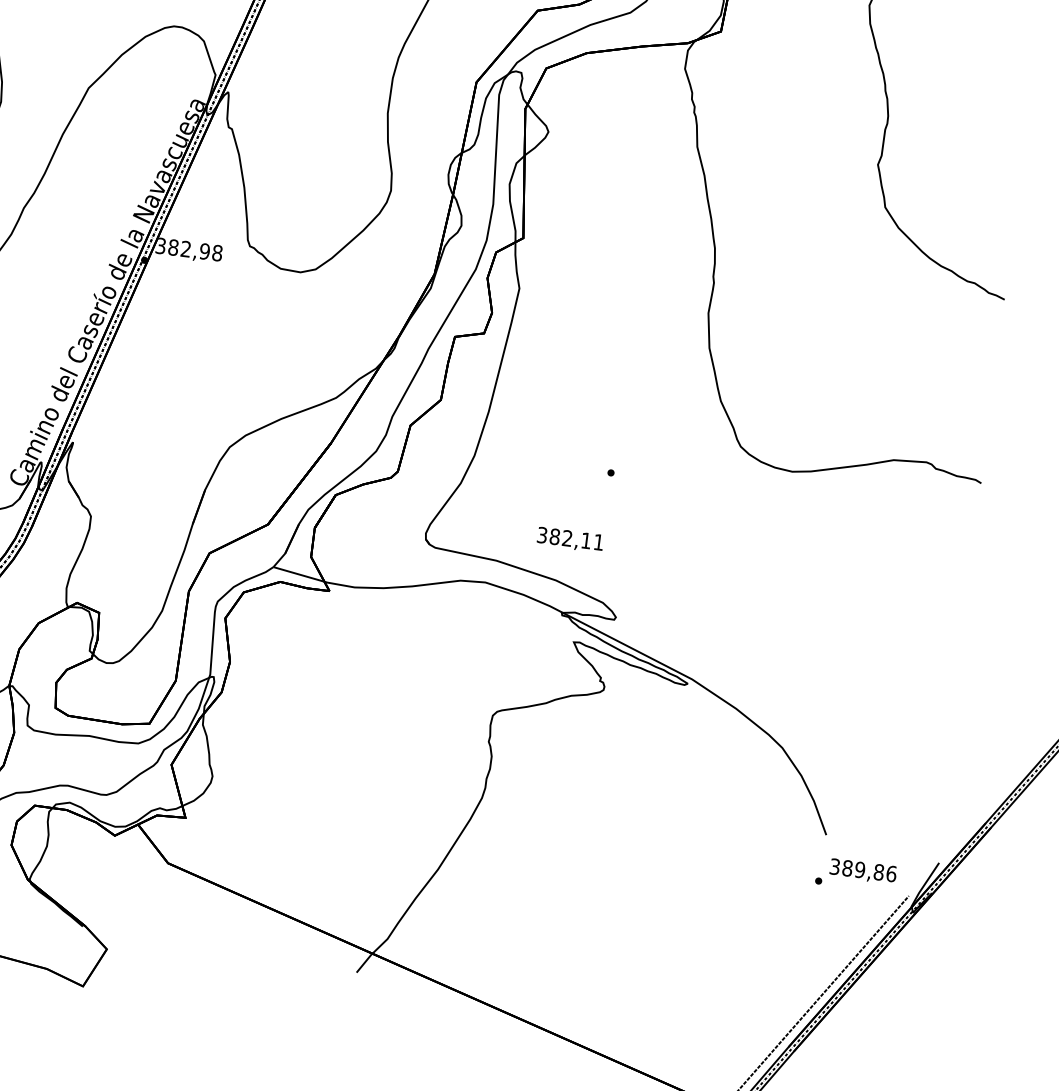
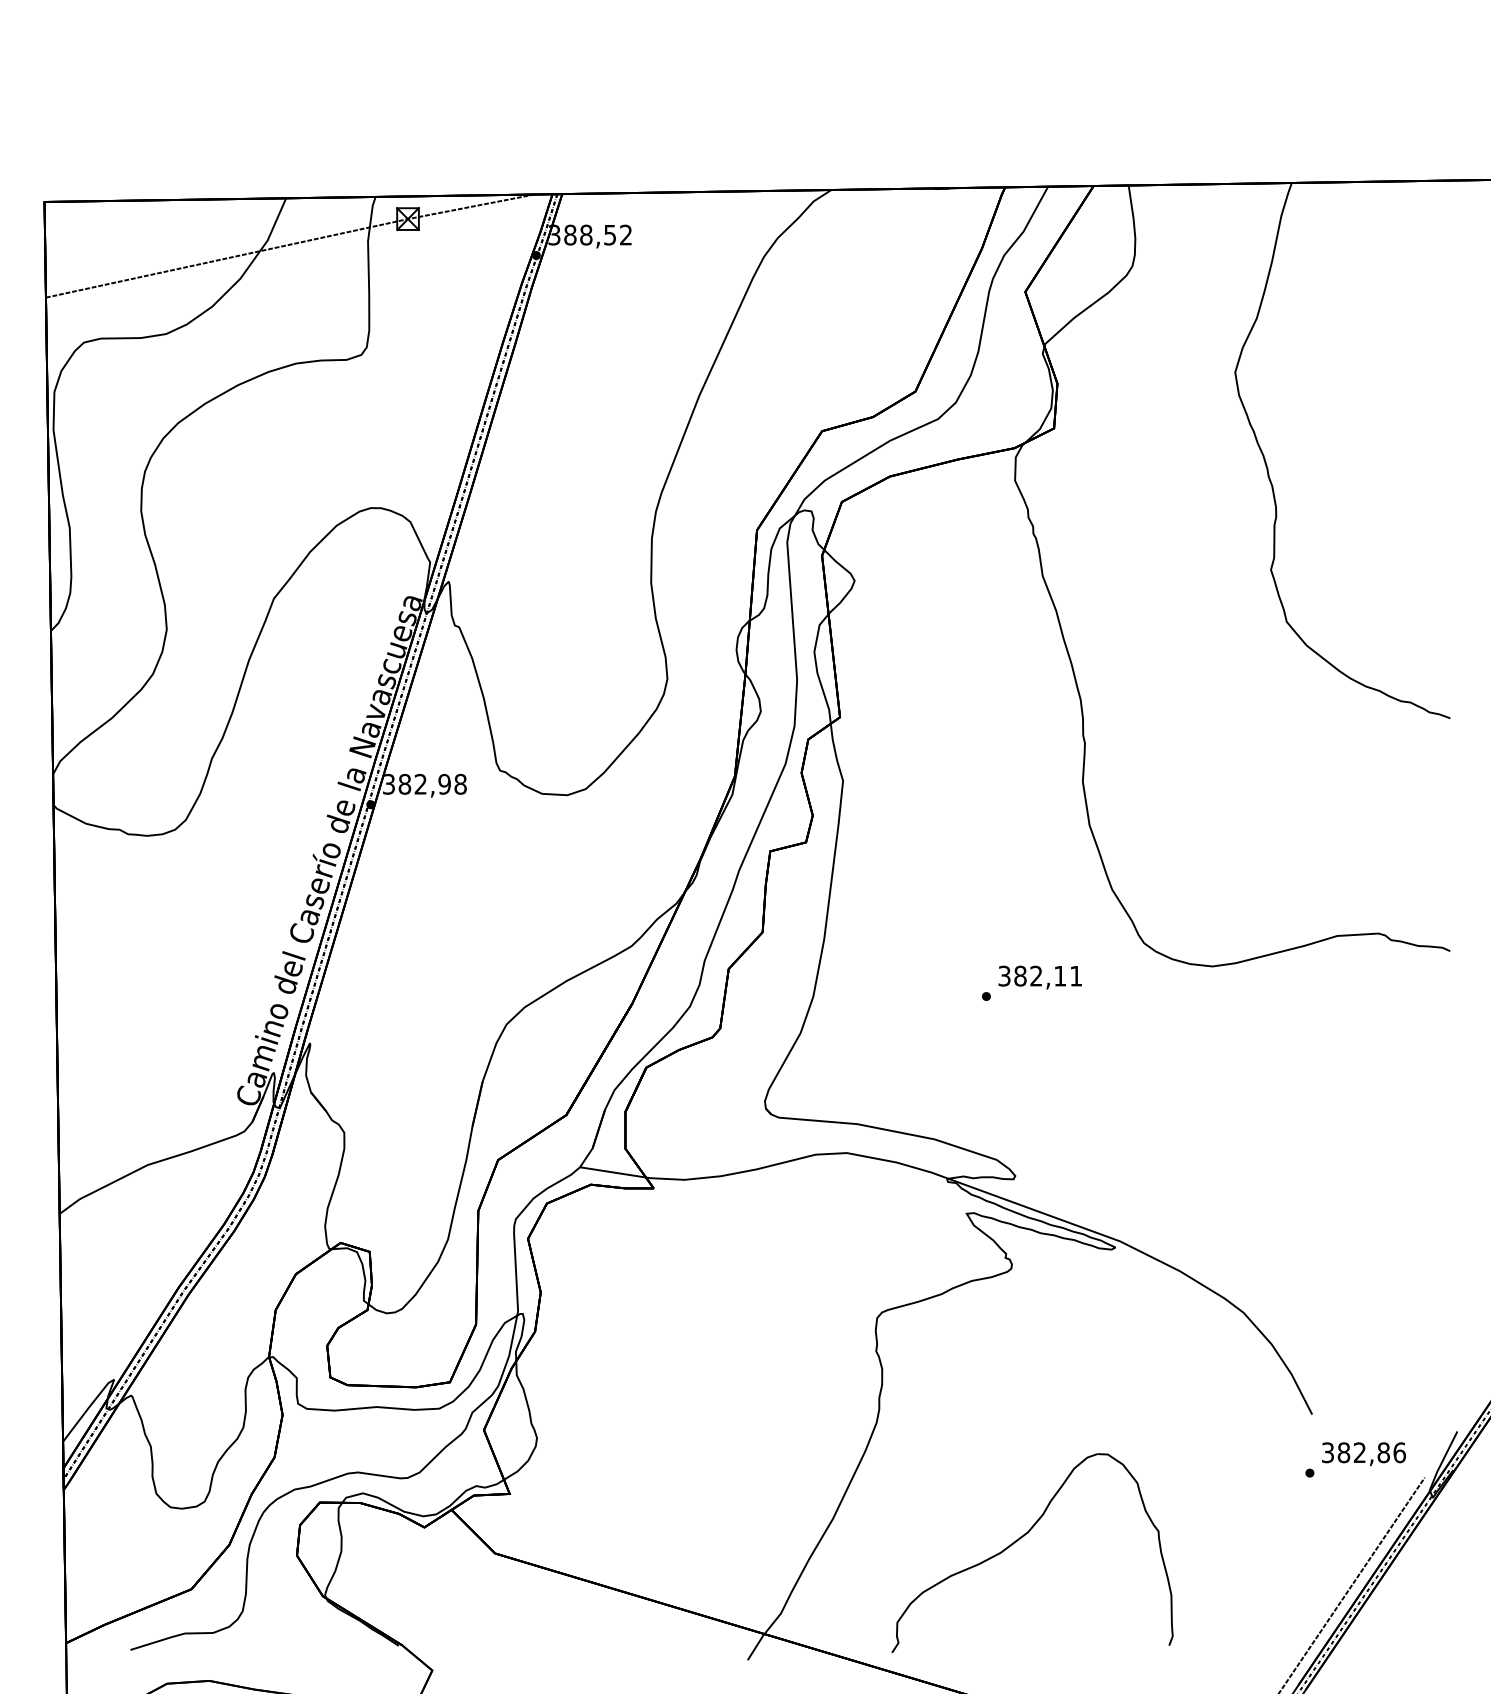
text: (569, 539) -> (1039, 977), moved
text: (859, 869) -> (1359, 1452), 389,86 -> 382,86
part: (583, 904) -> (1020, 1539), added

